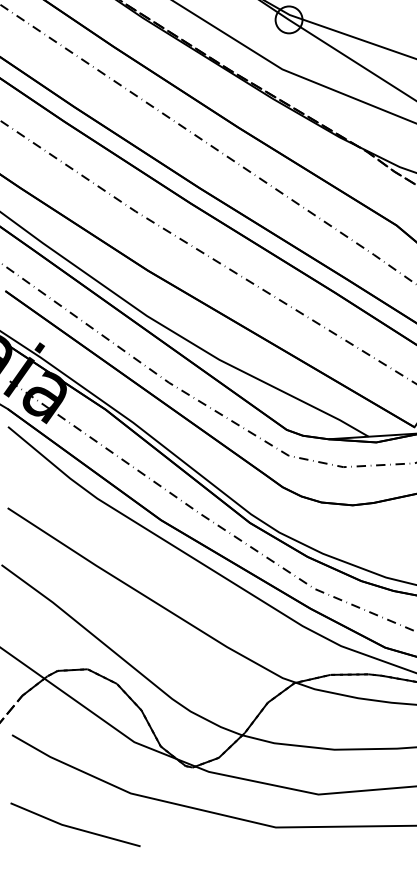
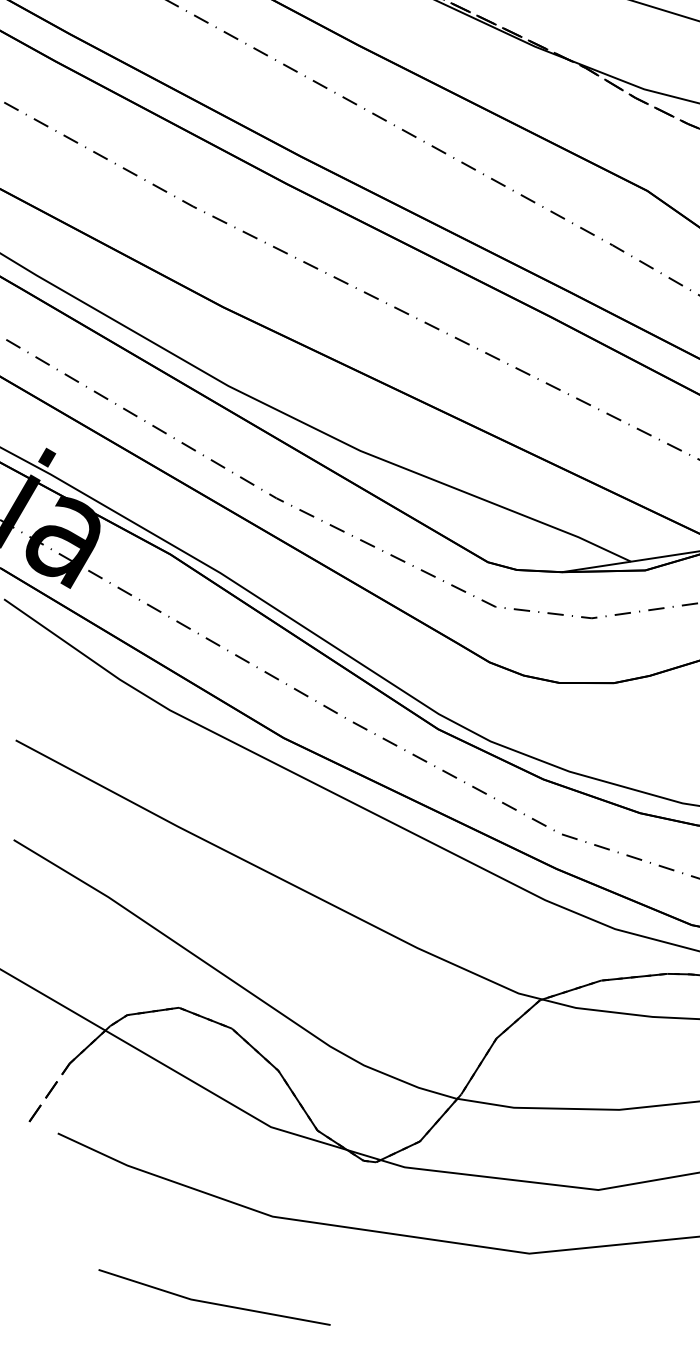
line: (75, 827) -> (214, 1302), moved

